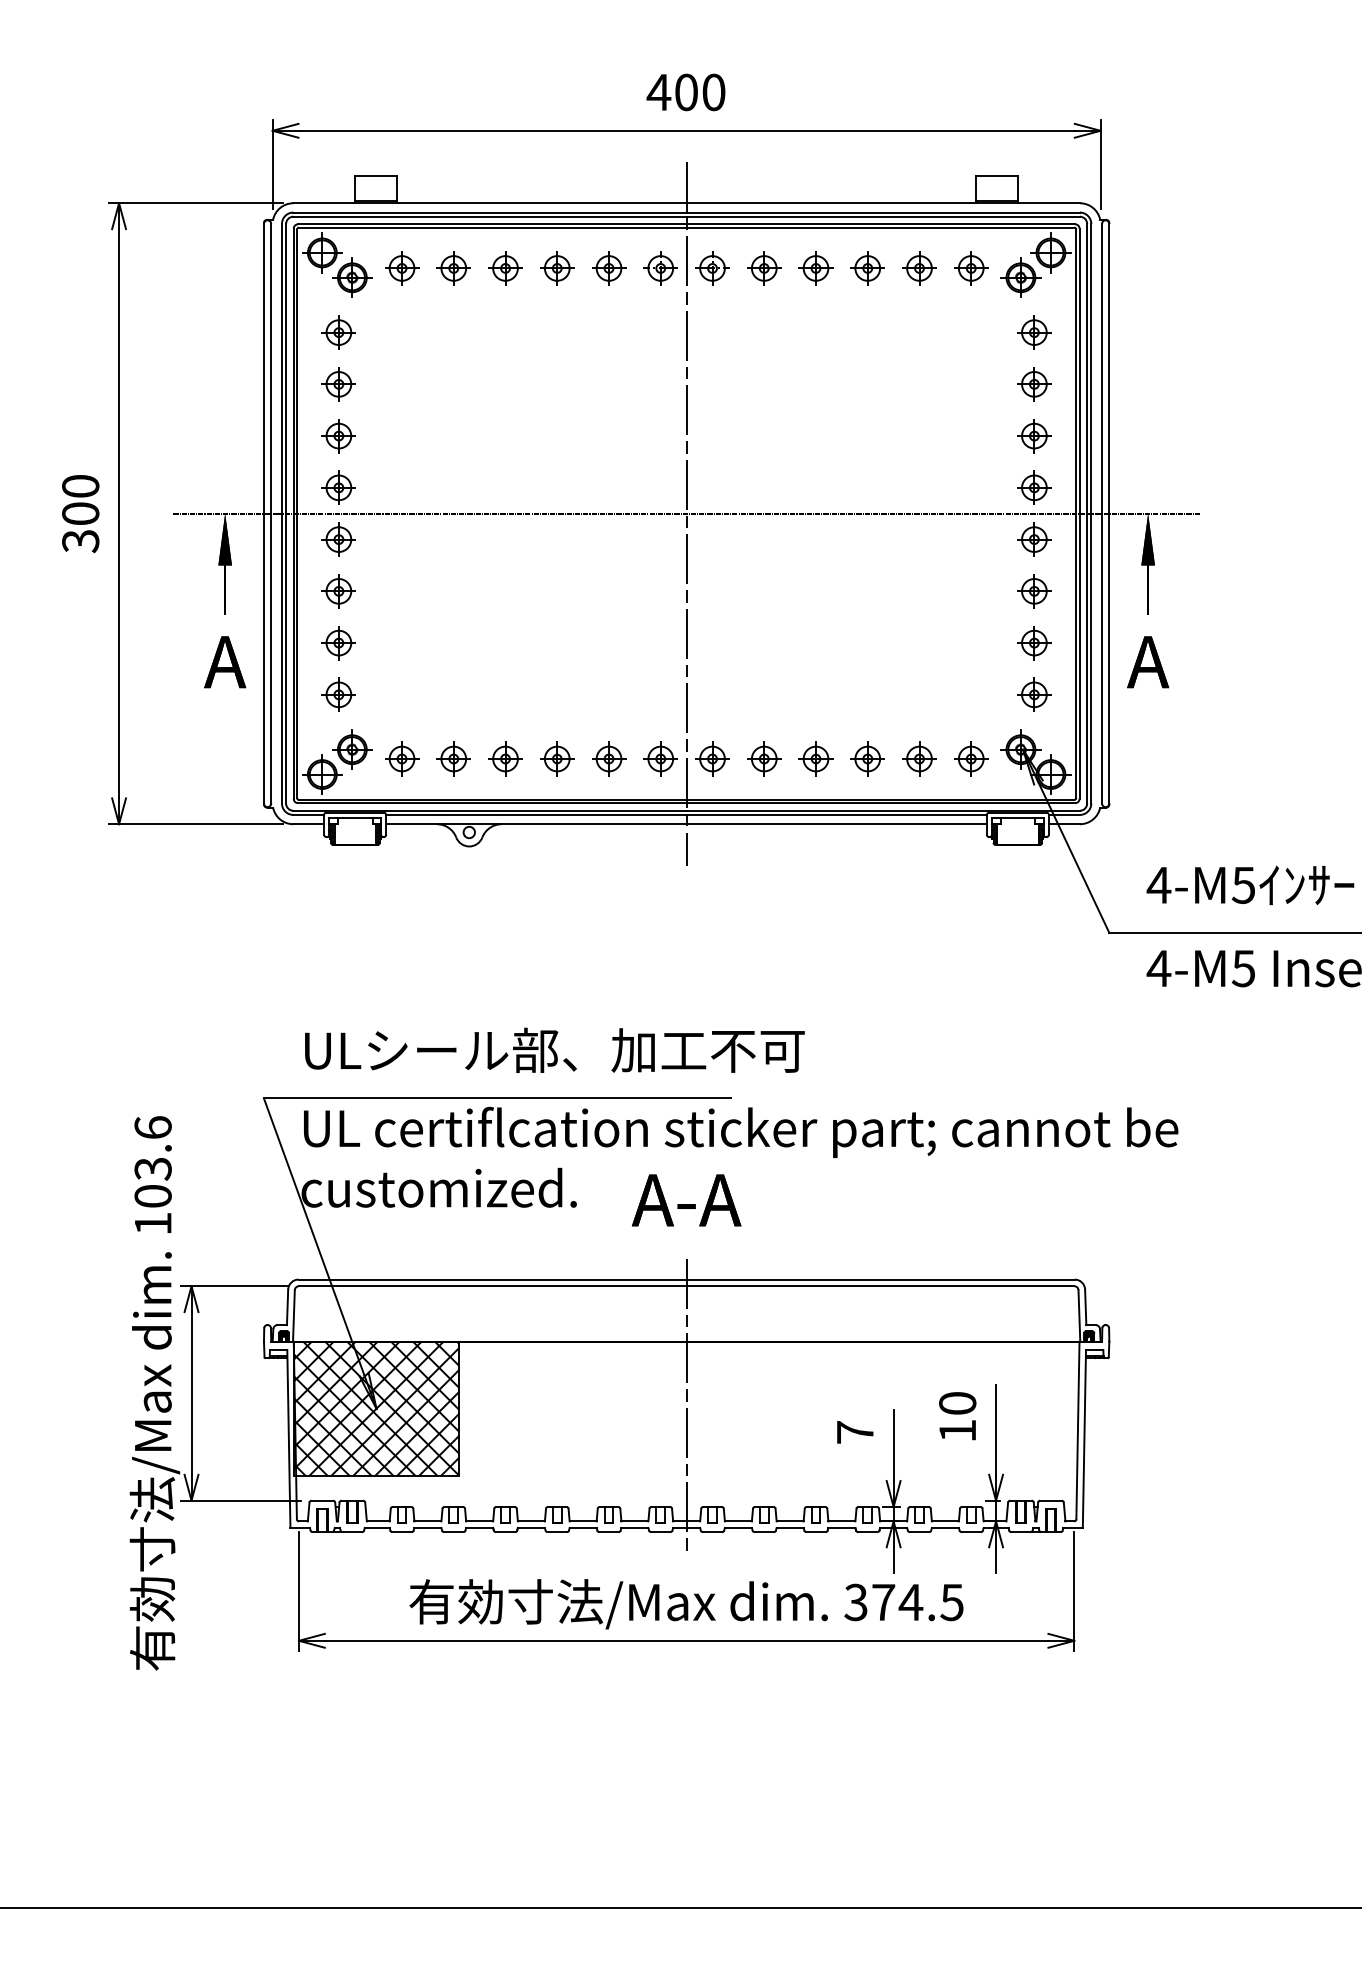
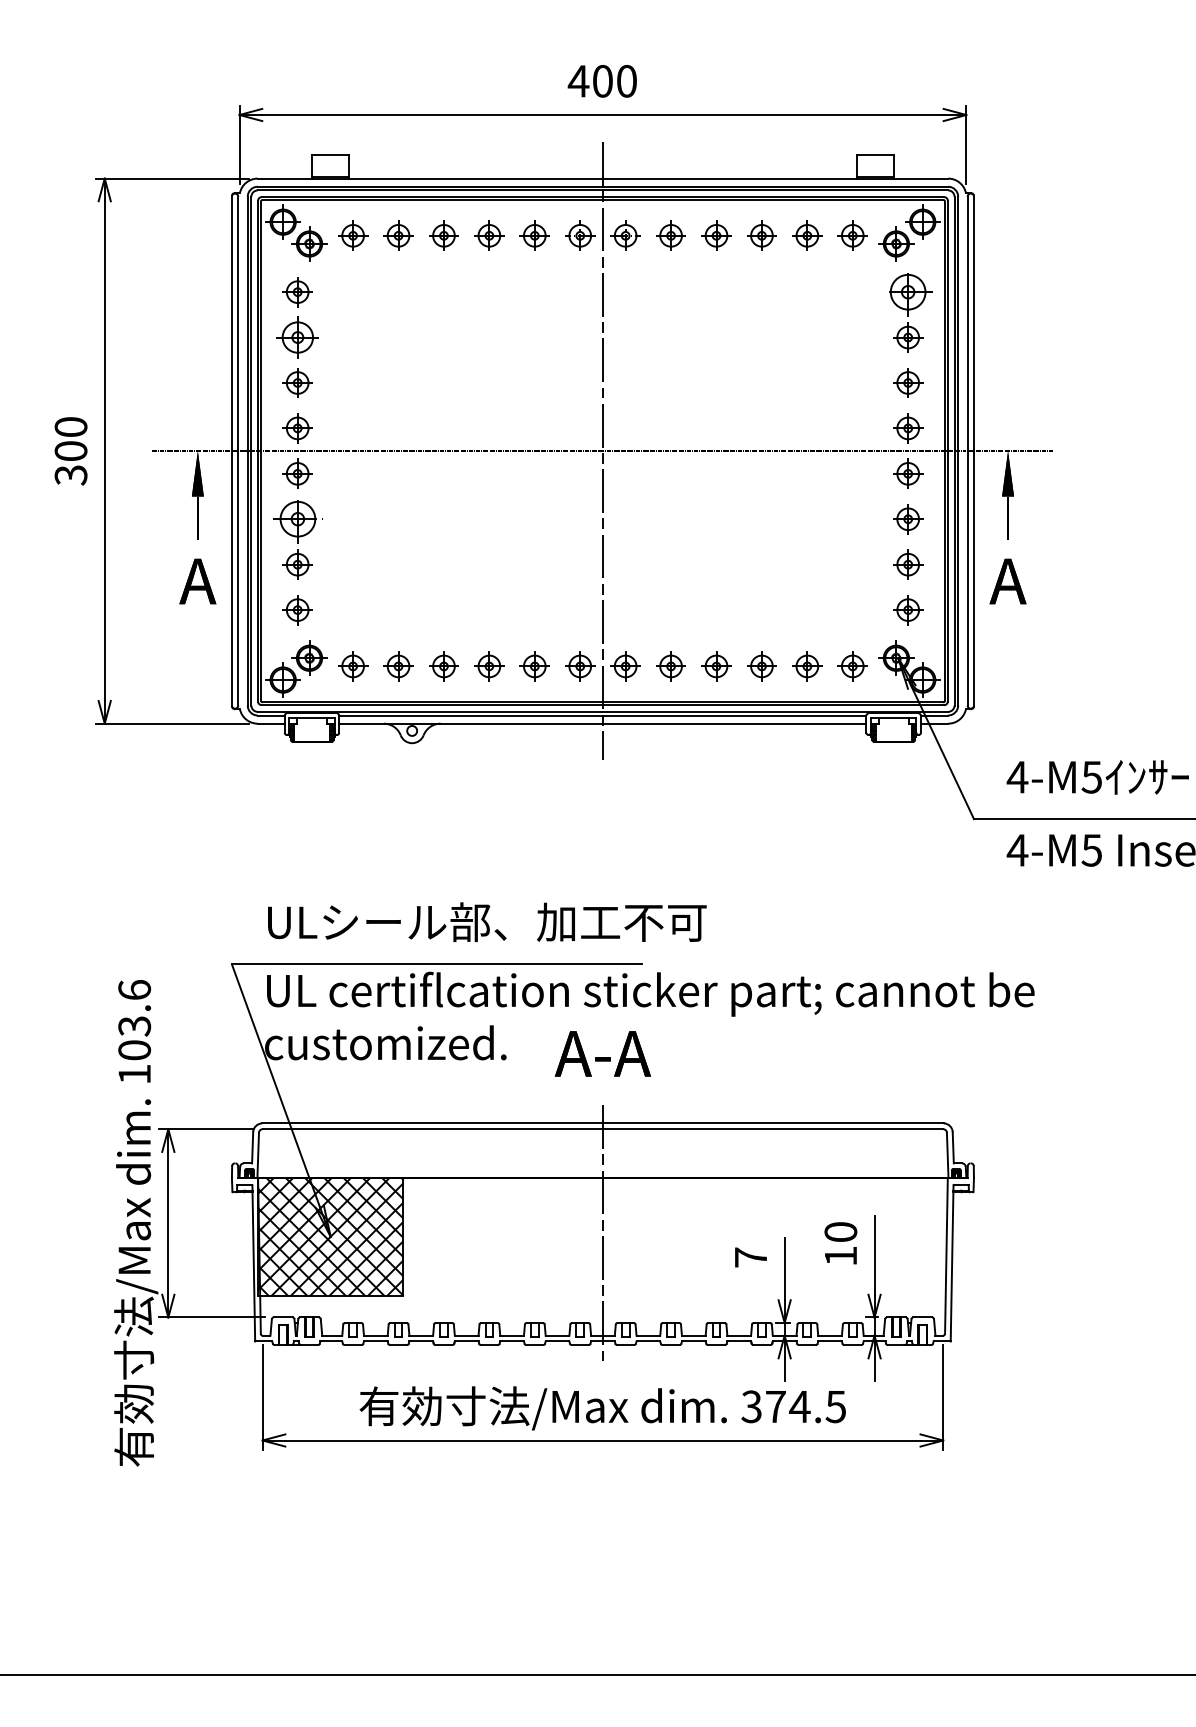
part: (1034, 332) -> (908, 292), size x1.6
part: (338, 384) -> (297, 337), size x1.4
part: (338, 591) -> (297, 519), size x1.6

